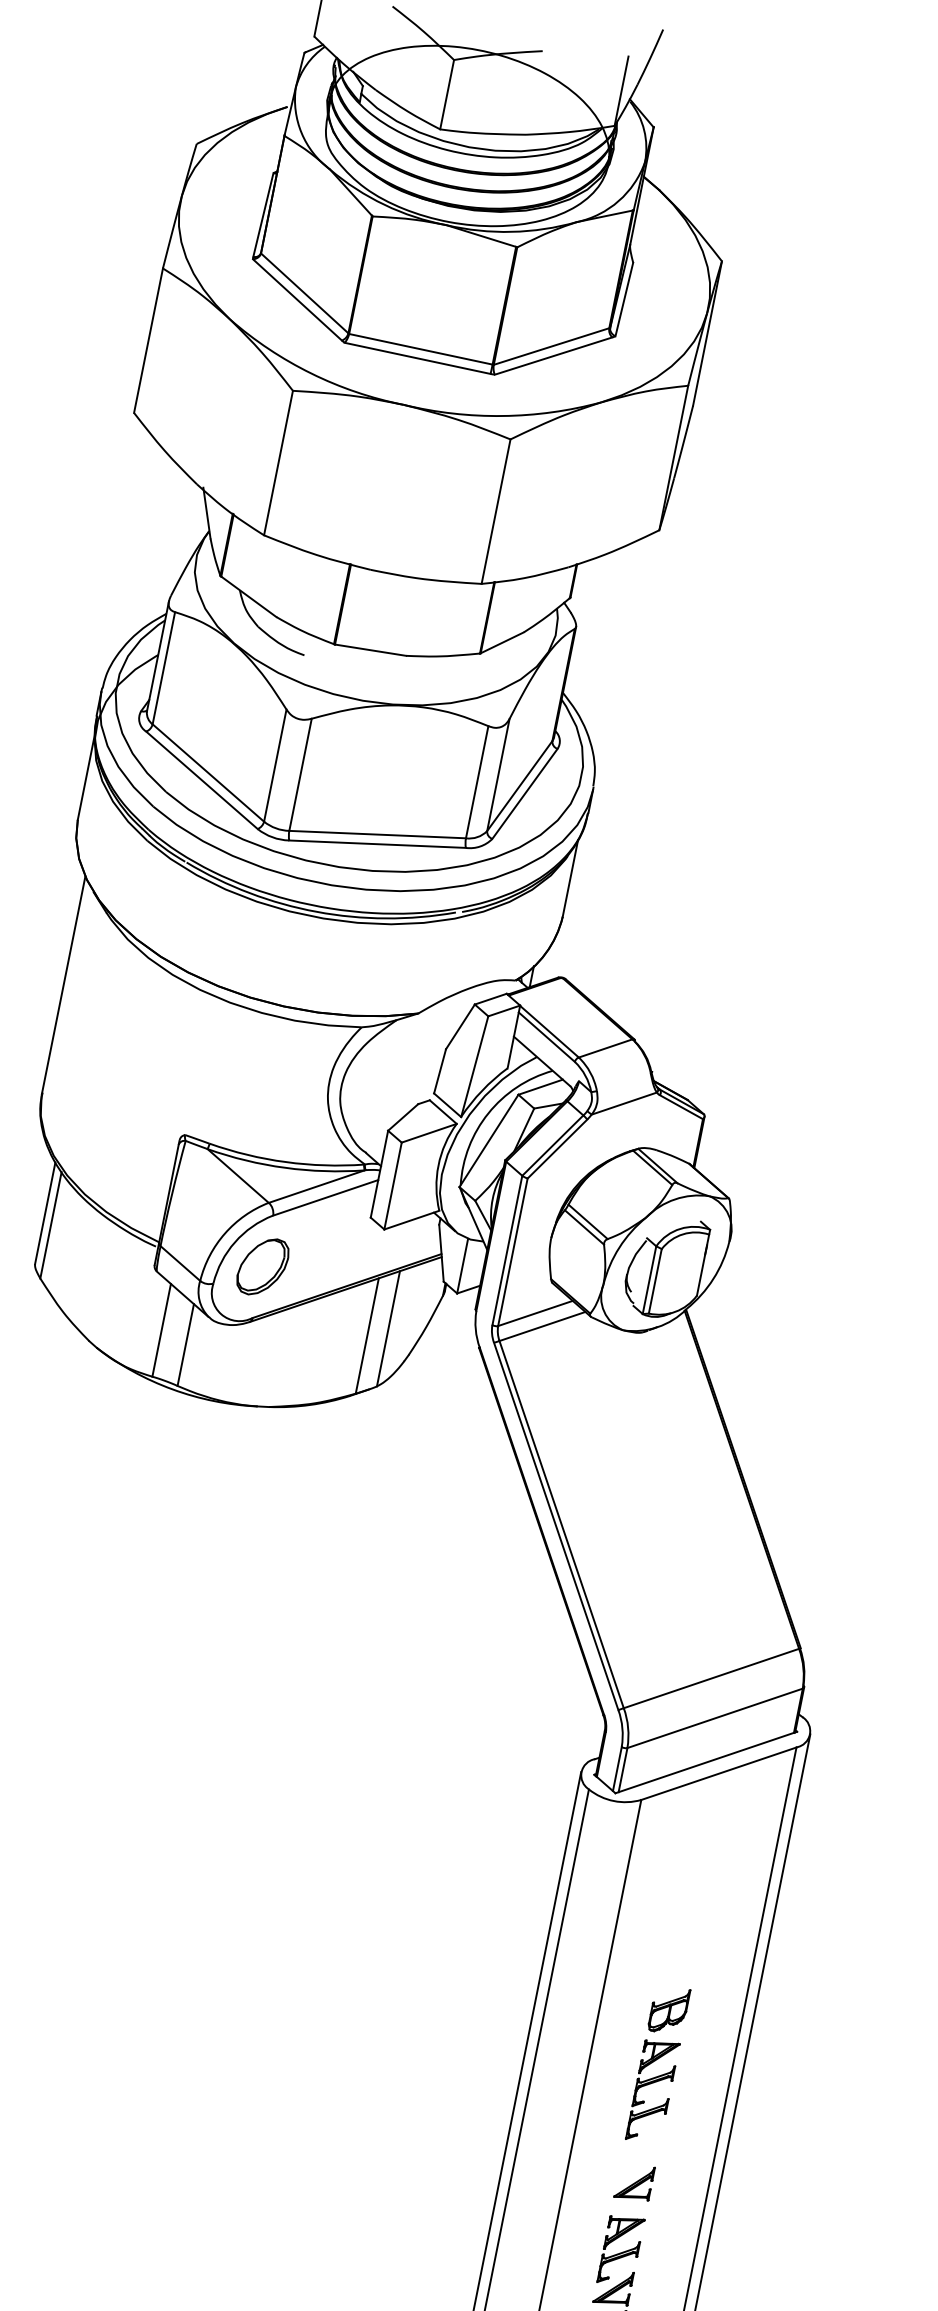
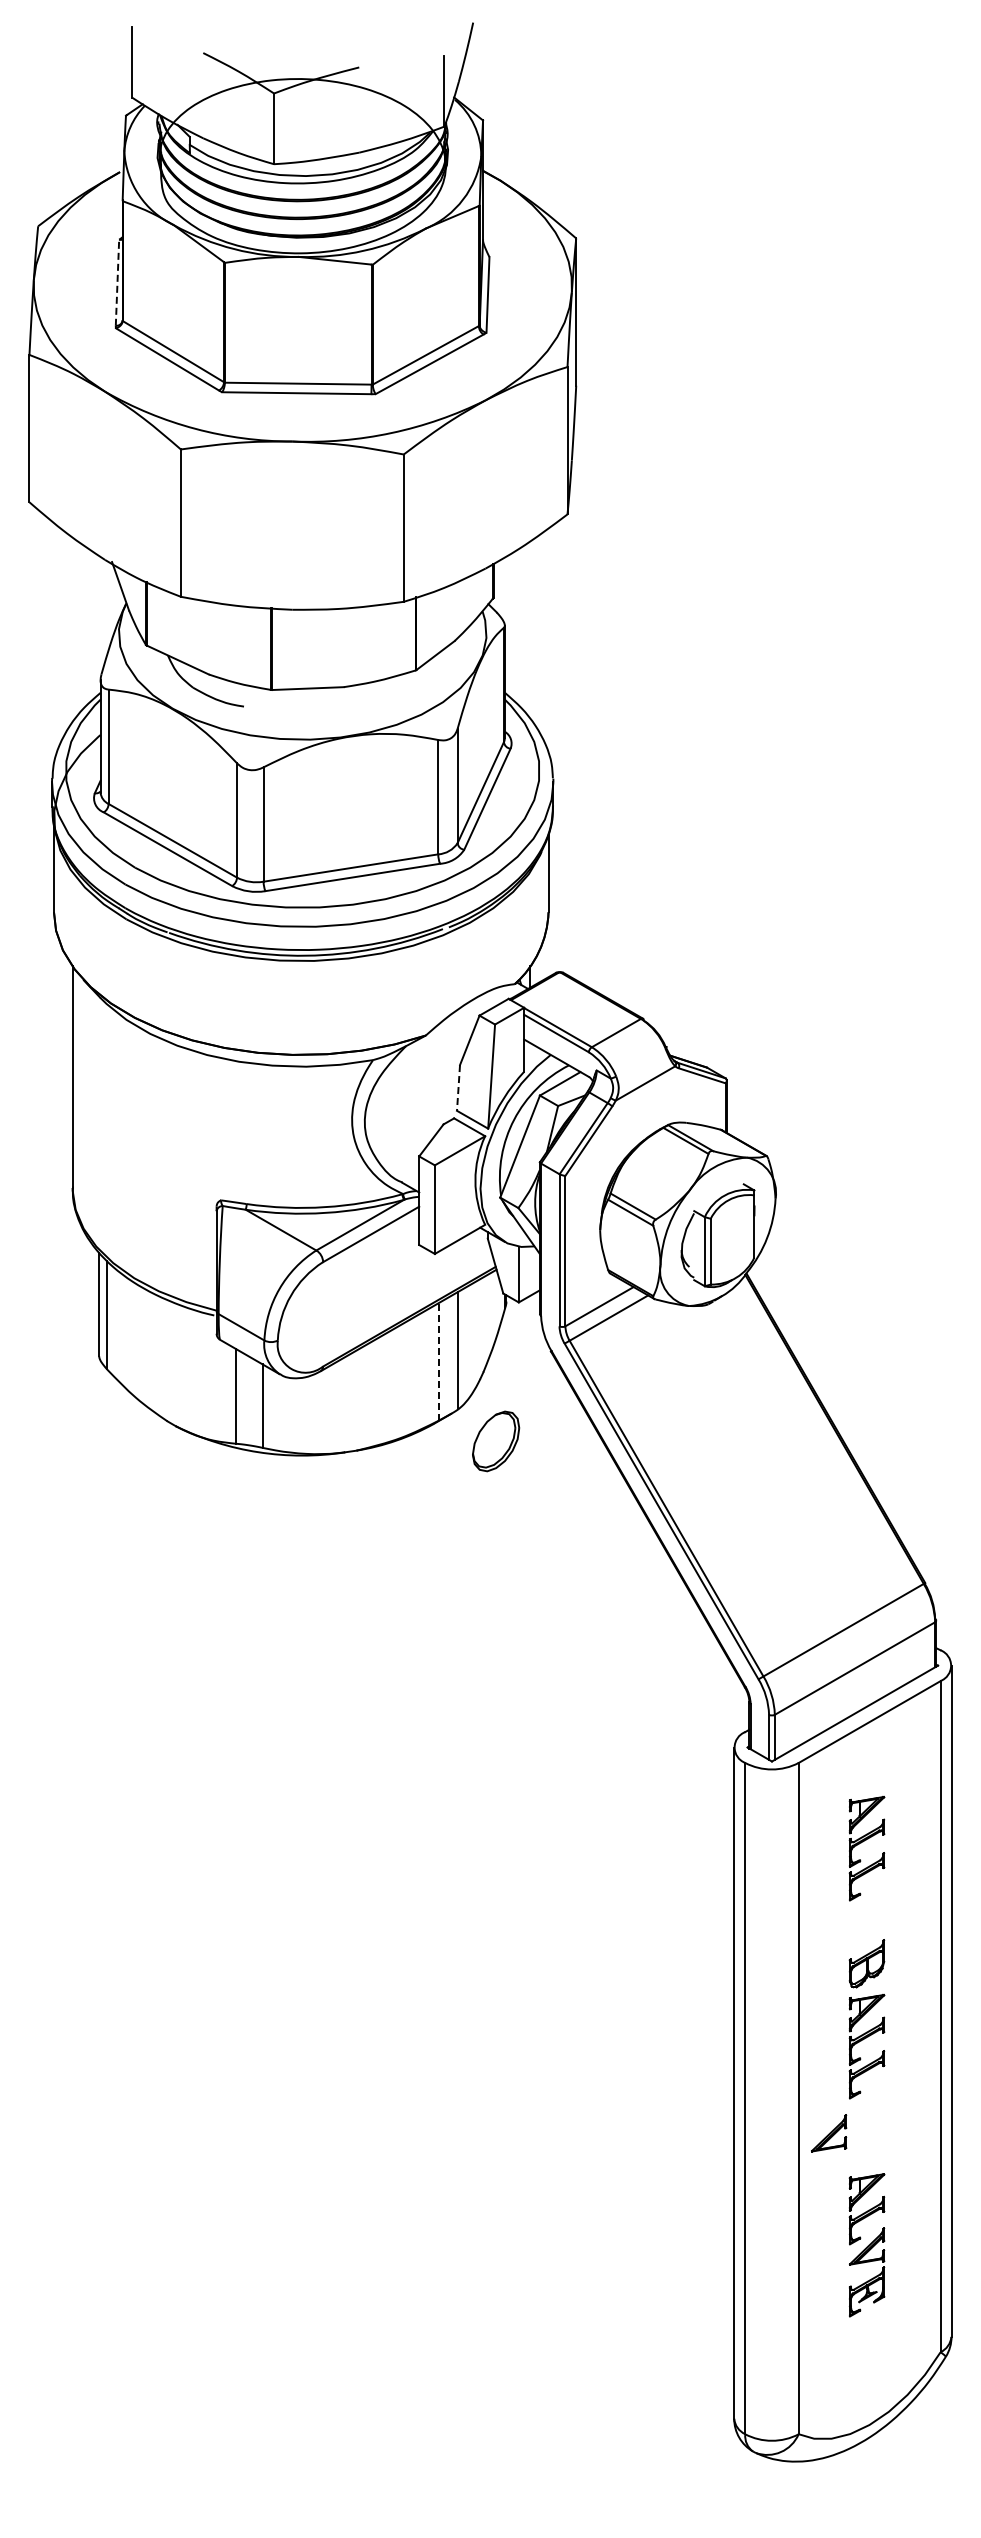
line: (263, 214) -> (117, 282), solid -> dashed
line: (440, 1070) -> (458, 1087), solid -> dashed
part: (263, 1267) -> (496, 1441), moved
line: (367, 1335) -> (439, 1361), solid -> dashed
part: (689, 1890) -> (863, 1842), added
part: (635, 2182) -> (829, 2133), moved

